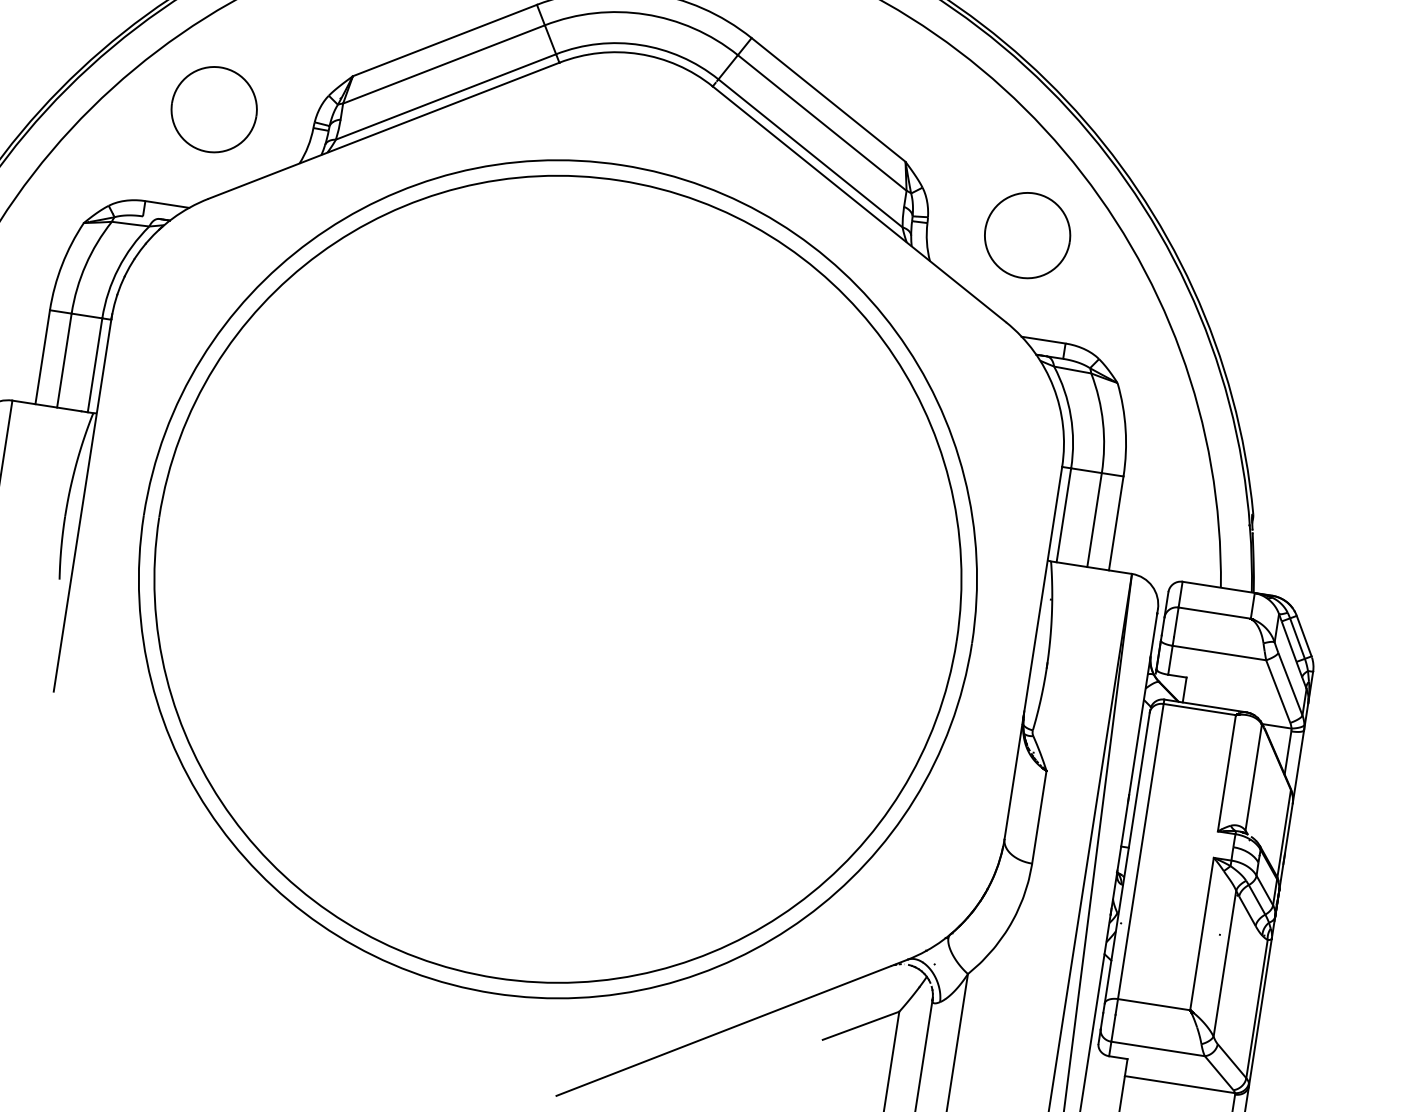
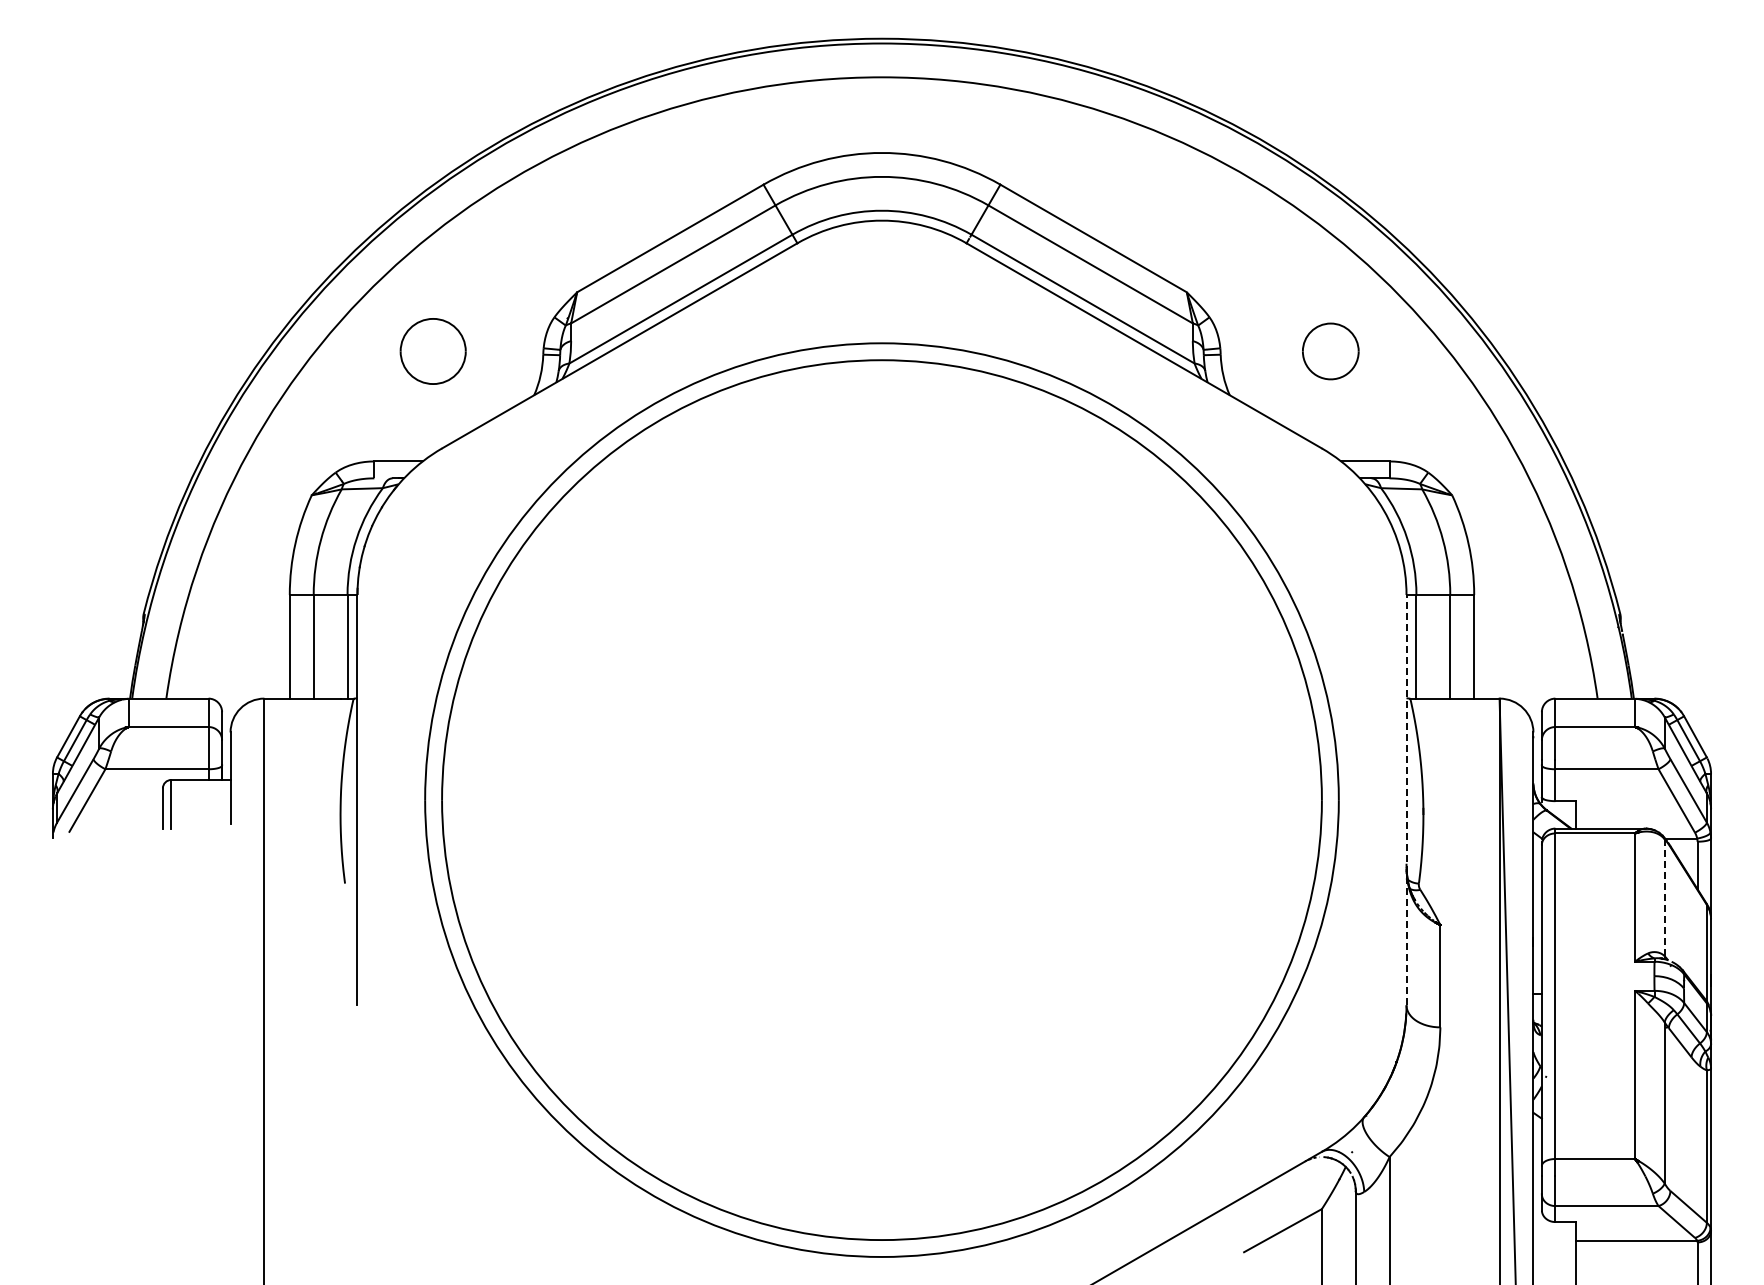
part: (213, 109) -> (432, 351), size x0.7
part: (1027, 235) -> (1330, 351), size x0.6
line: (1033, 652) -> (1406, 799), solid -> dashed
line: (1253, 778) -> (1664, 898), solid -> dashed

